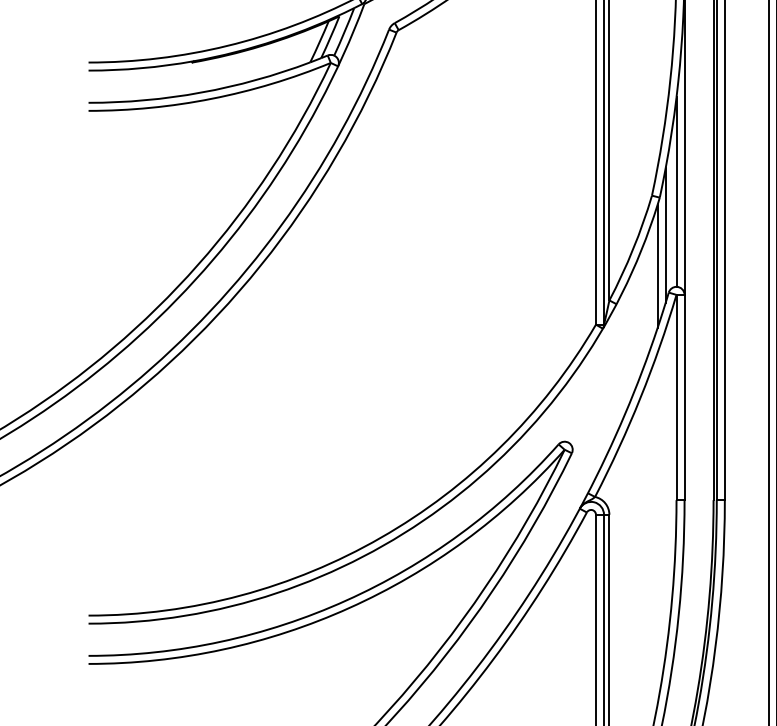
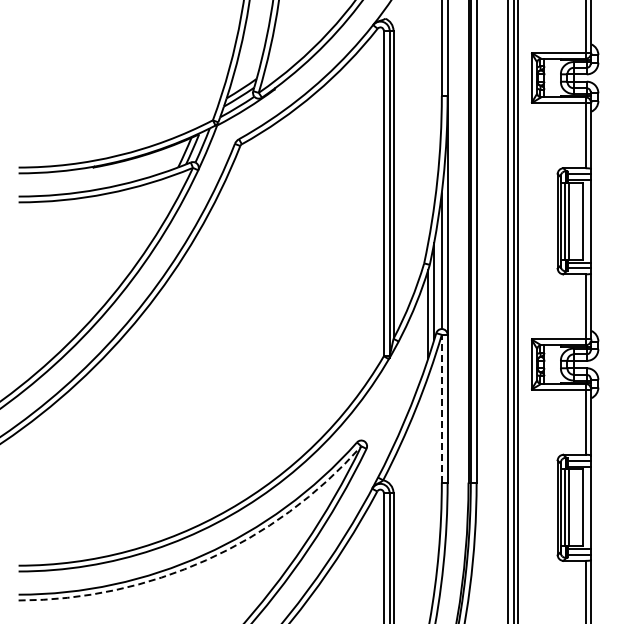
line: (676, 397) -> (441, 408), solid -> dashed
arc: (349, 608) -> (206, 560), solid -> dashed

